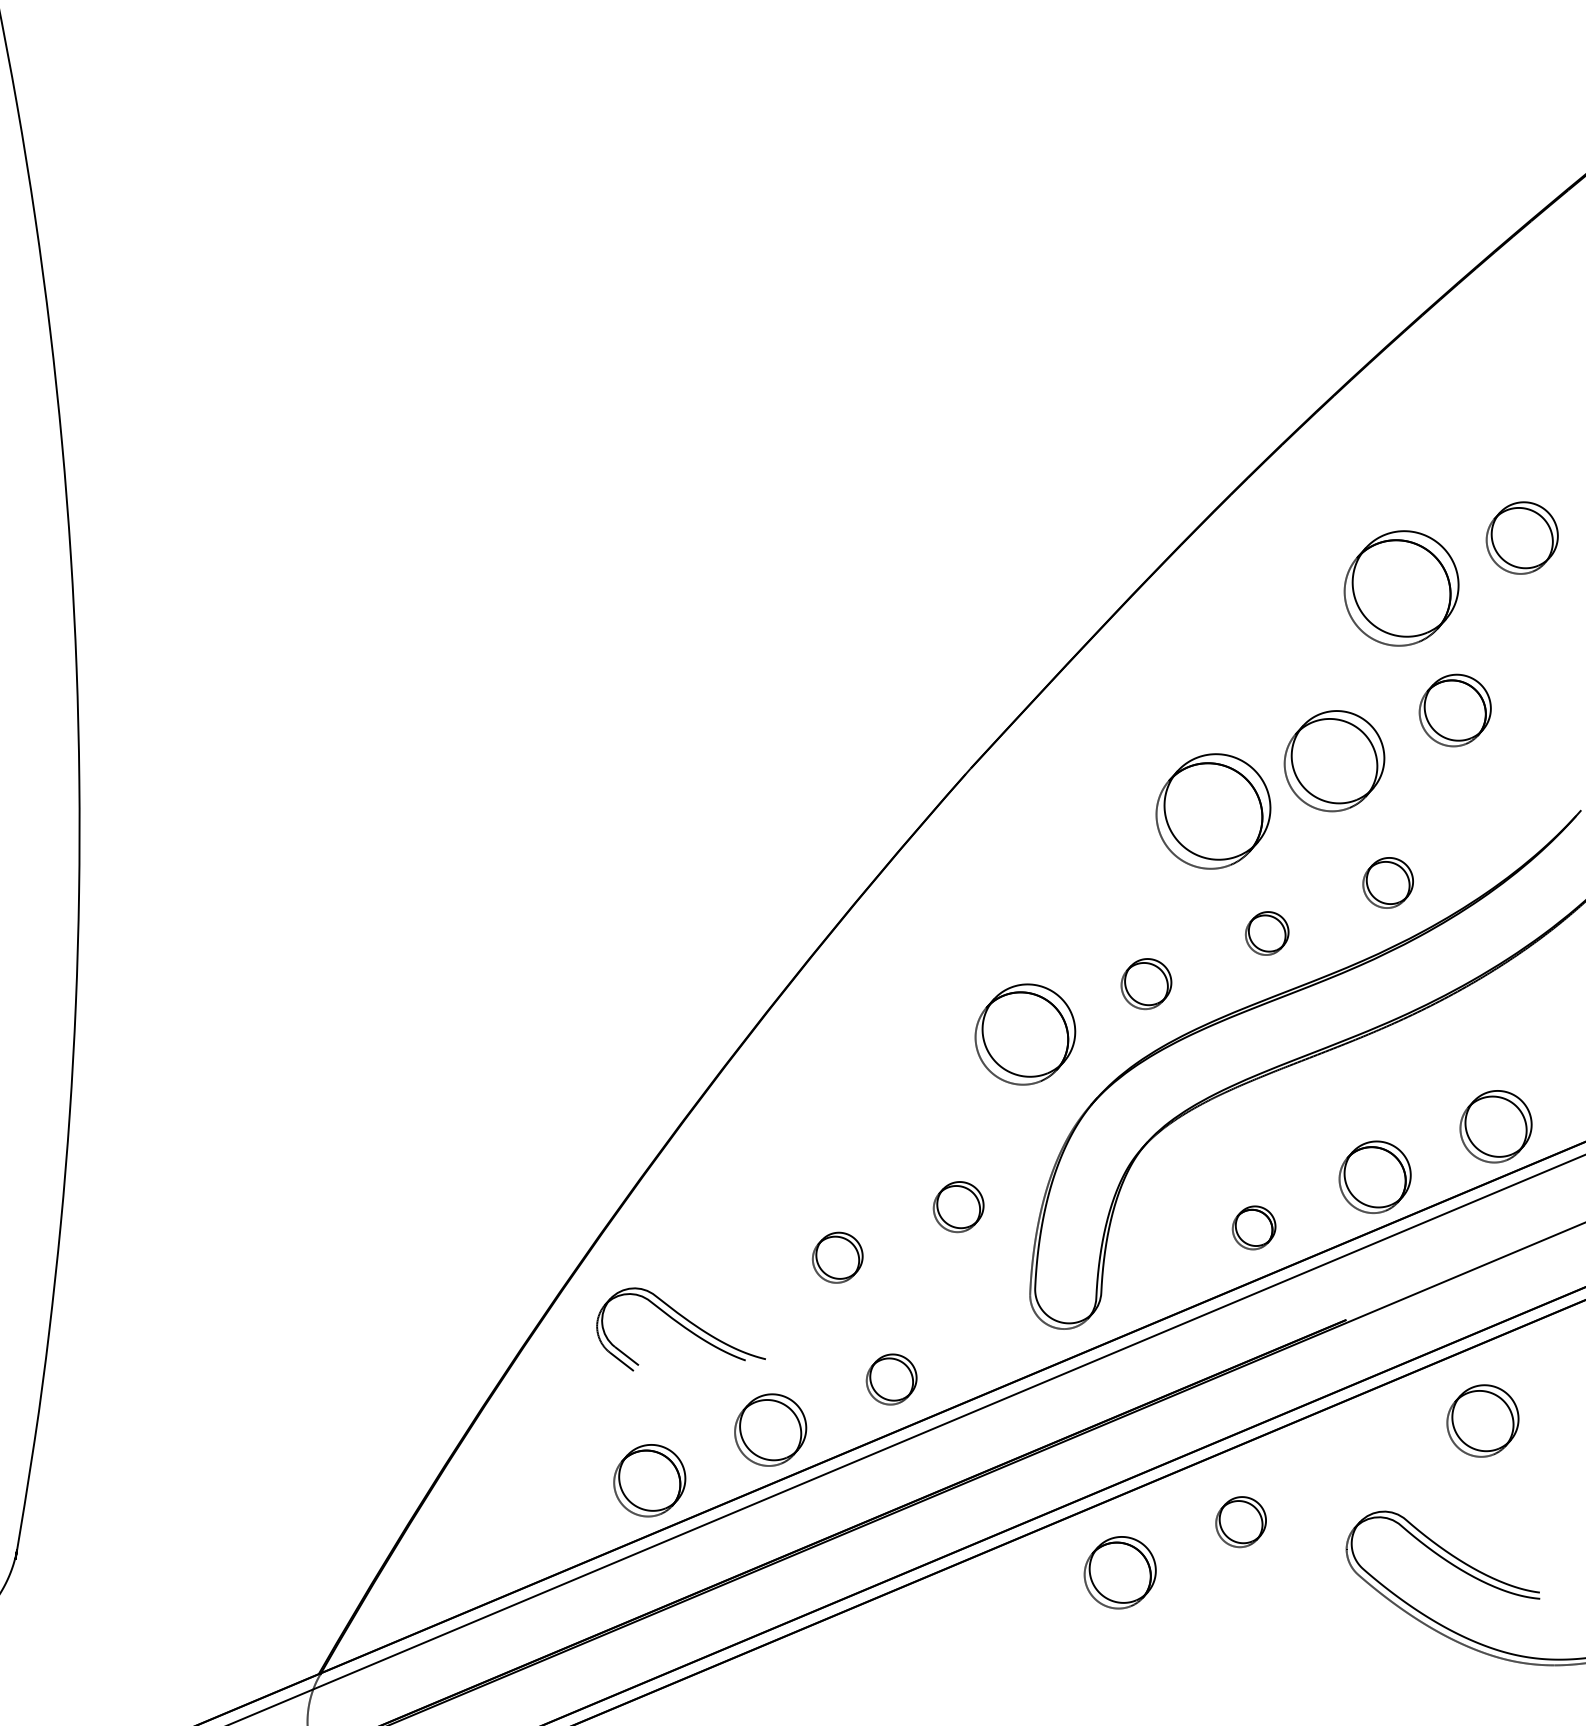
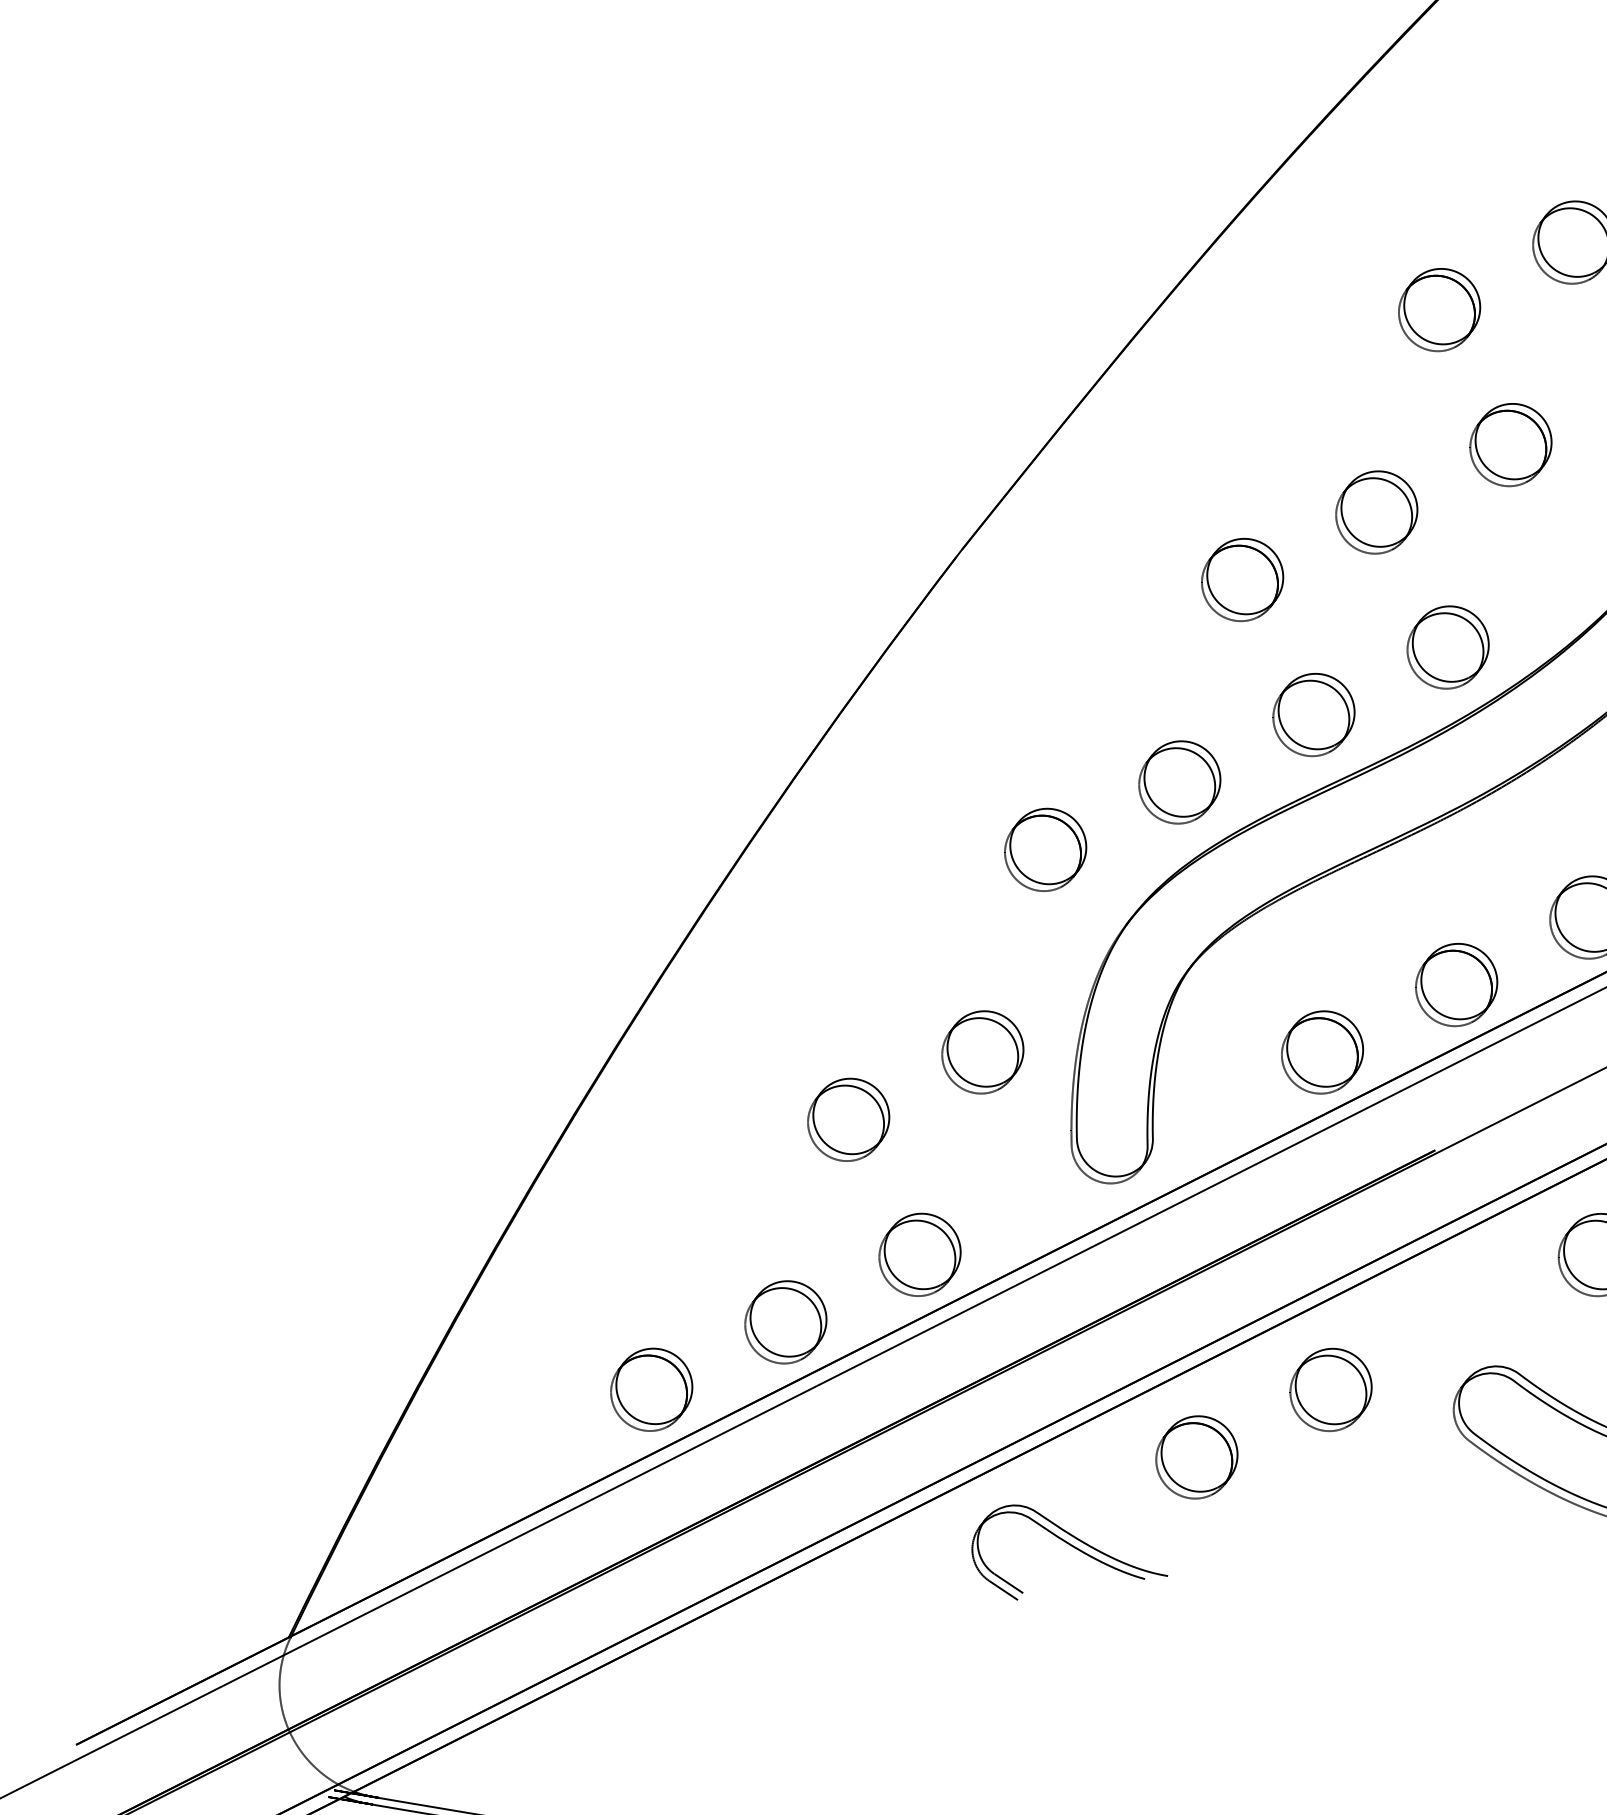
part: (1400, 588) -> (1438, 309), size x0.62
part: (1333, 760) -> (1375, 511), size x0.71
part: (1213, 811) -> (1242, 579), size x0.62
part: (1387, 882) -> (1447, 647), size x1.43
part: (1266, 933) -> (1312, 715), size x1.67
part: (1146, 983) -> (1179, 781), size x1.43
part: (1025, 1034) -> (1045, 849), size x0.71
part: (958, 1206) -> (982, 1051), size x1.43
part: (1253, 1227) -> (1321, 1052), size x1.67
part: (837, 1257) -> (848, 1119), size x1.43
part: (680, 1329) -> (1068, 1548), moved
part: (891, 1379) -> (919, 1254), size x1.43
part: (1240, 1521) -> (1330, 1389), size x1.43

